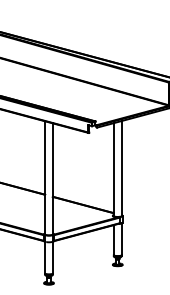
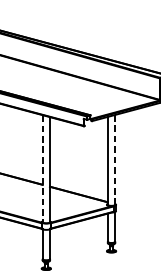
line: (121, 168) -> (115, 159), solid -> dashed
line: (45, 177) -> (43, 168), solid -> dashed

